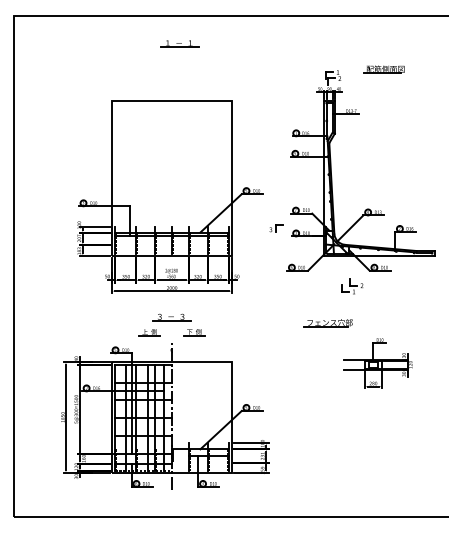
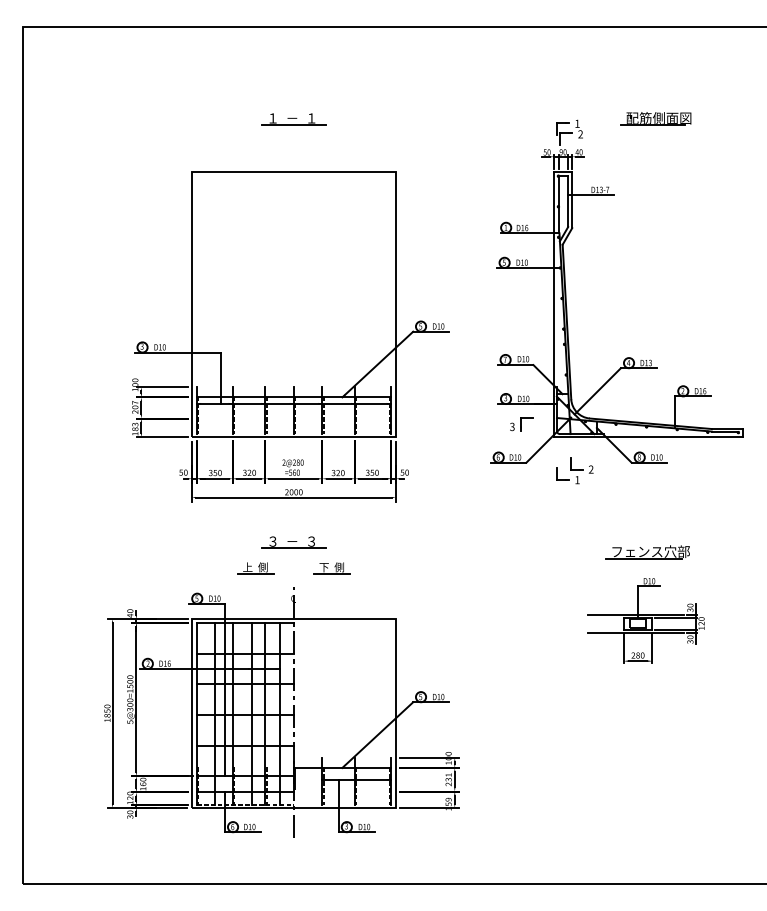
part: (179, 43) -> (292, 118), moved
part: (276, 228) -> (521, 424), moved
part: (352, 286) -> (574, 470), moved
part: (327, 323) -> (646, 552), moved

